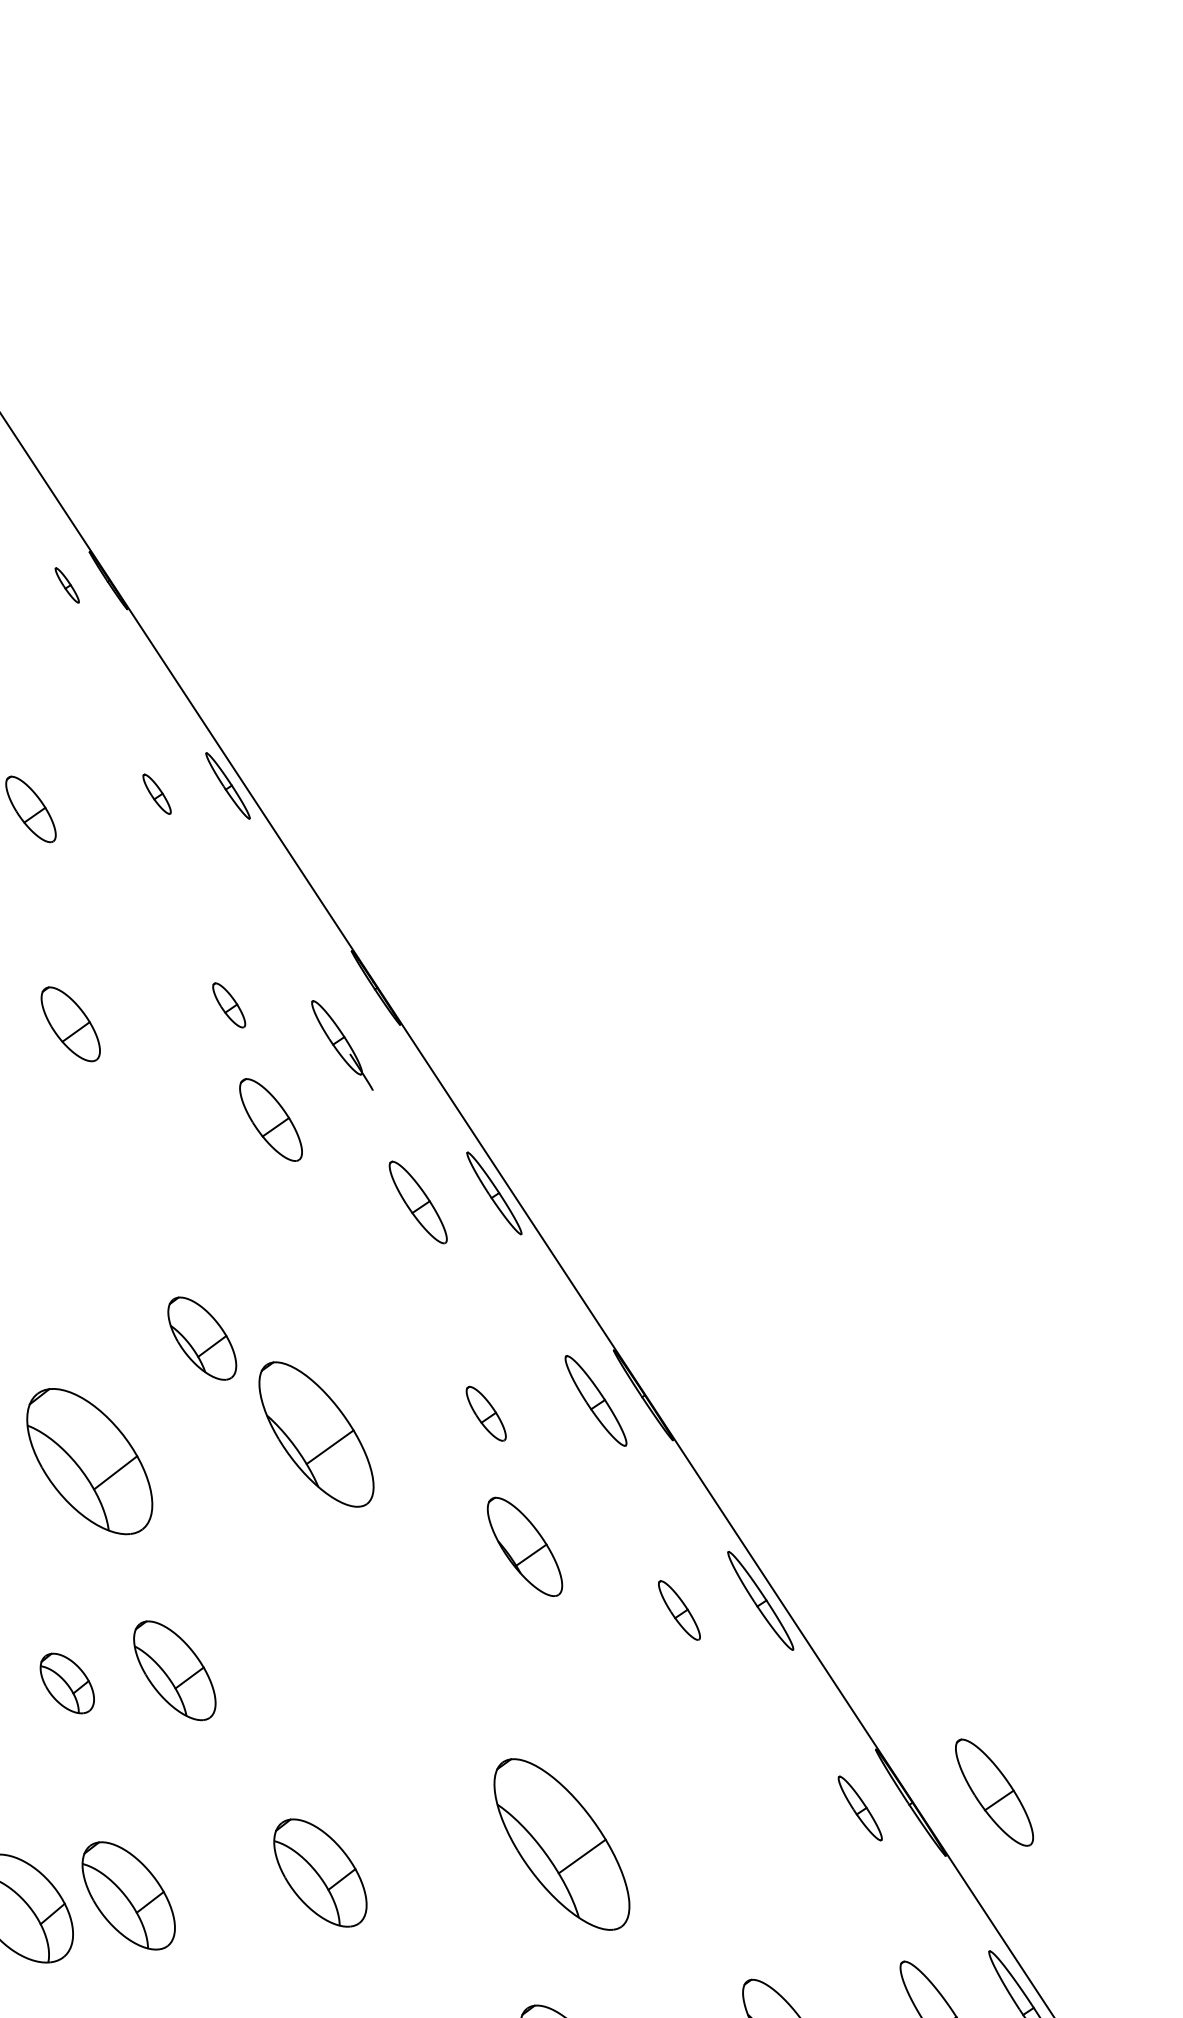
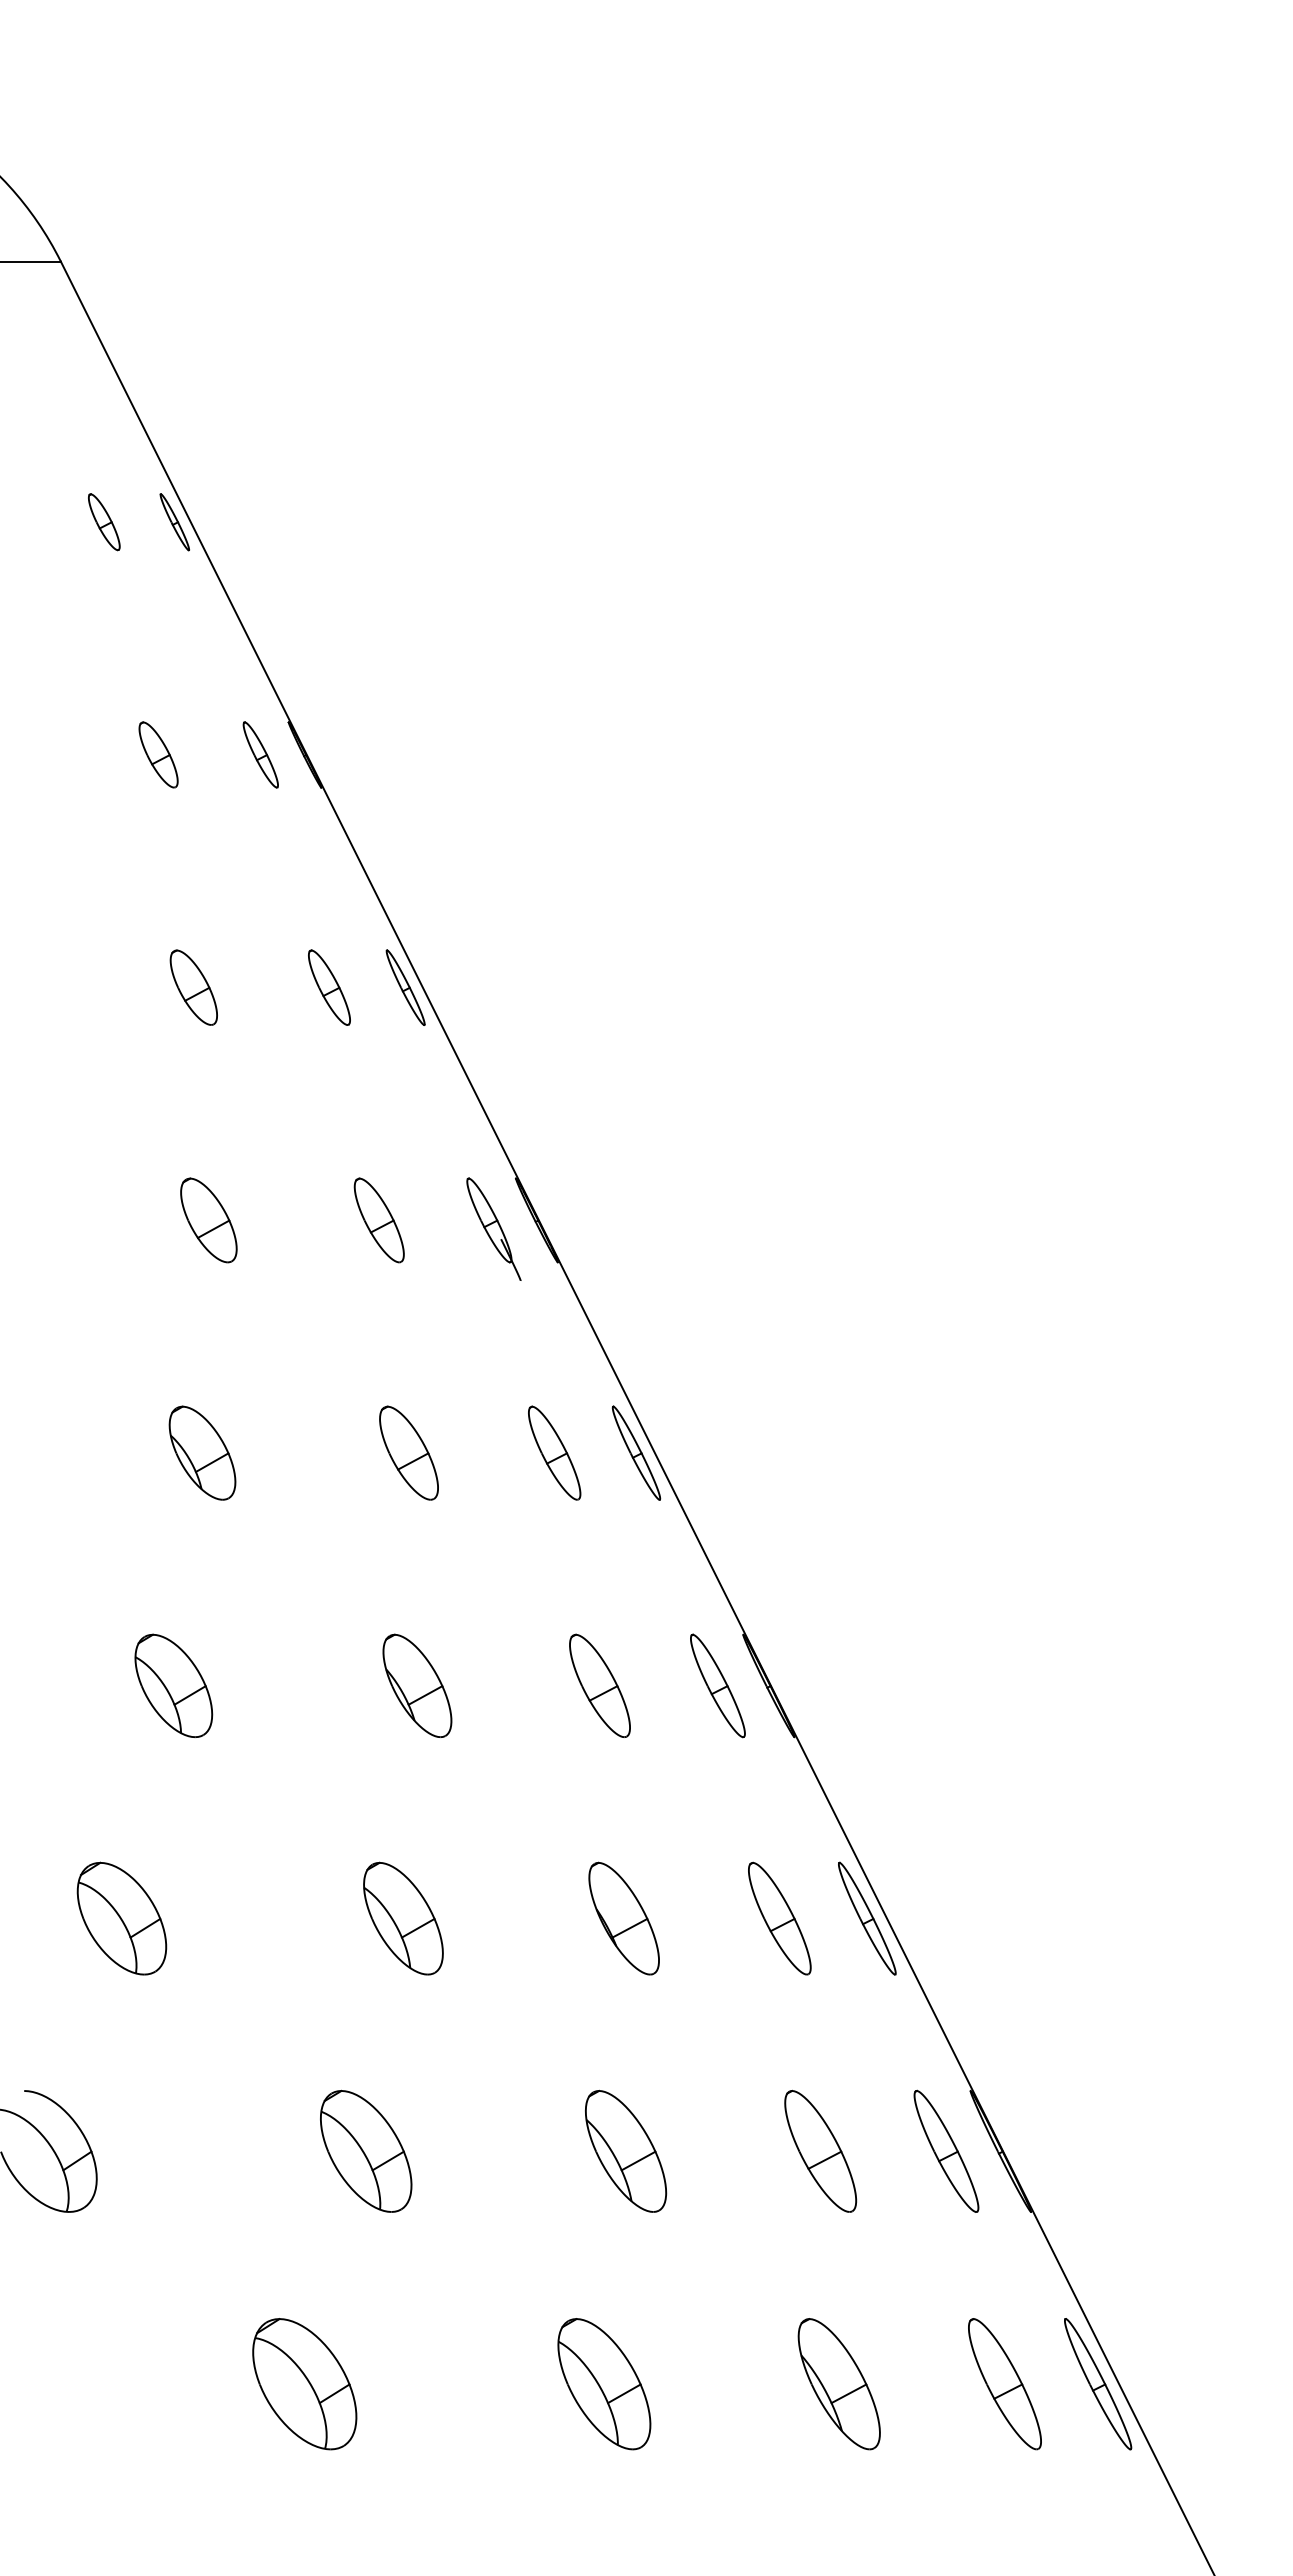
part: (67, 585) -> (260, 754), size x1.67
part: (157, 794) -> (329, 987), size x1.67
part: (228, 1005) -> (378, 1220), size x1.67
part: (341, 1044) -> (493, 1228), moved
part: (270, 1119) -> (408, 1452), moved
part: (202, 1338) -> (202, 1452), moved
part: (485, 1413) -> (599, 1685), size x1.67
part: (316, 1433) -> (417, 1685), size x0.62
part: (89, 1460) -> (173, 1685), size x0.62
part: (524, 1546) -> (623, 1918), moved
part: (679, 1610) -> (779, 1918), size x1.67
part: (174, 1670) -> (403, 1918), moved
part: (66, 1683) -> (121, 1918), size x1.67
part: (994, 1791) -> (820, 2150), moved
part: (860, 1807) -> (946, 2150), size x1.67
part: (562, 1843) -> (626, 2150), size x0.62
part: (128, 1895) -> (160, 2150), removed

